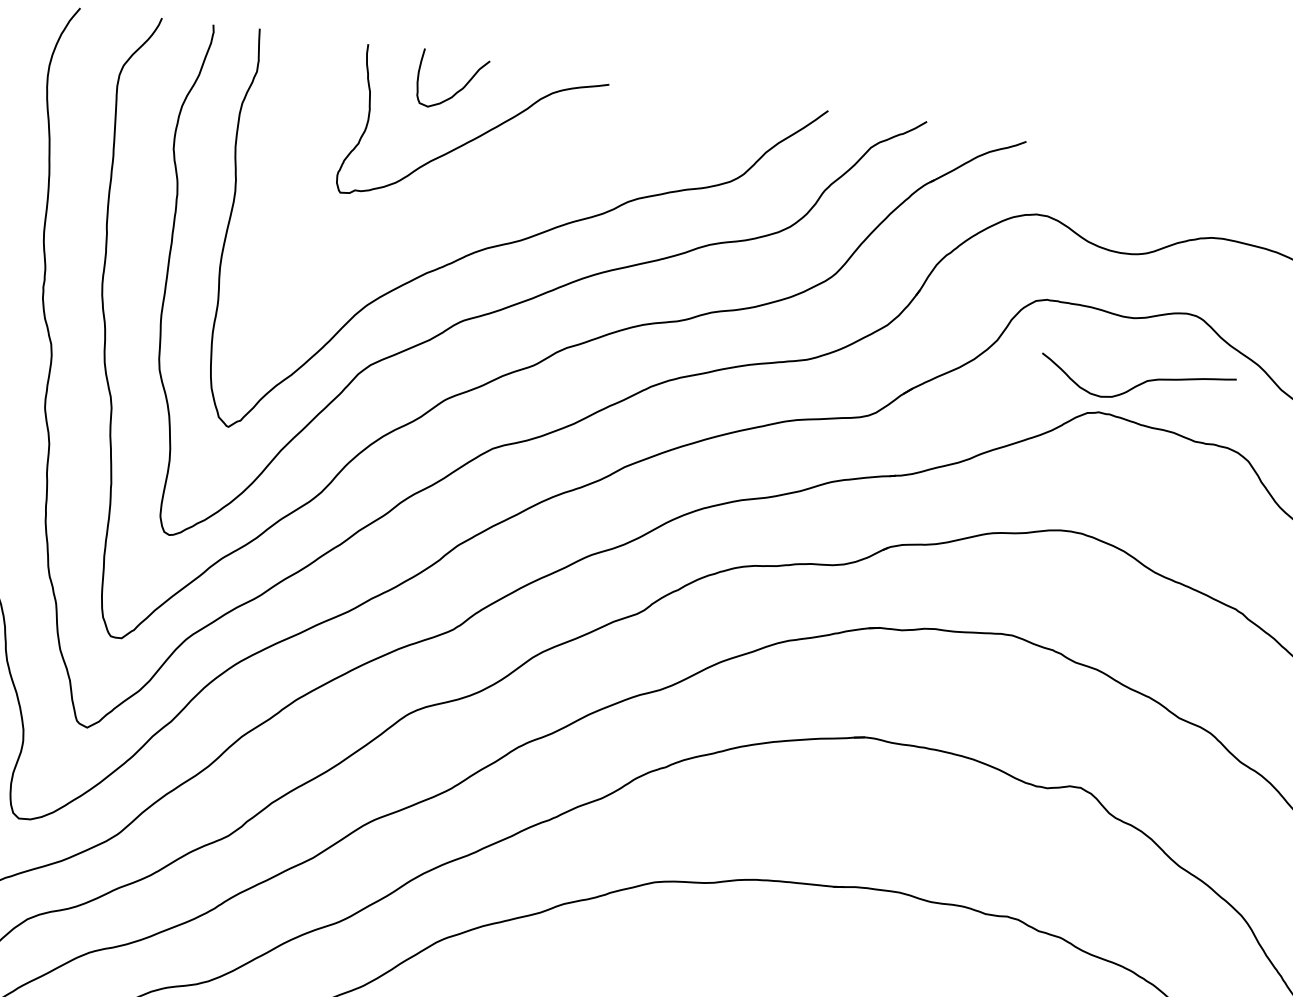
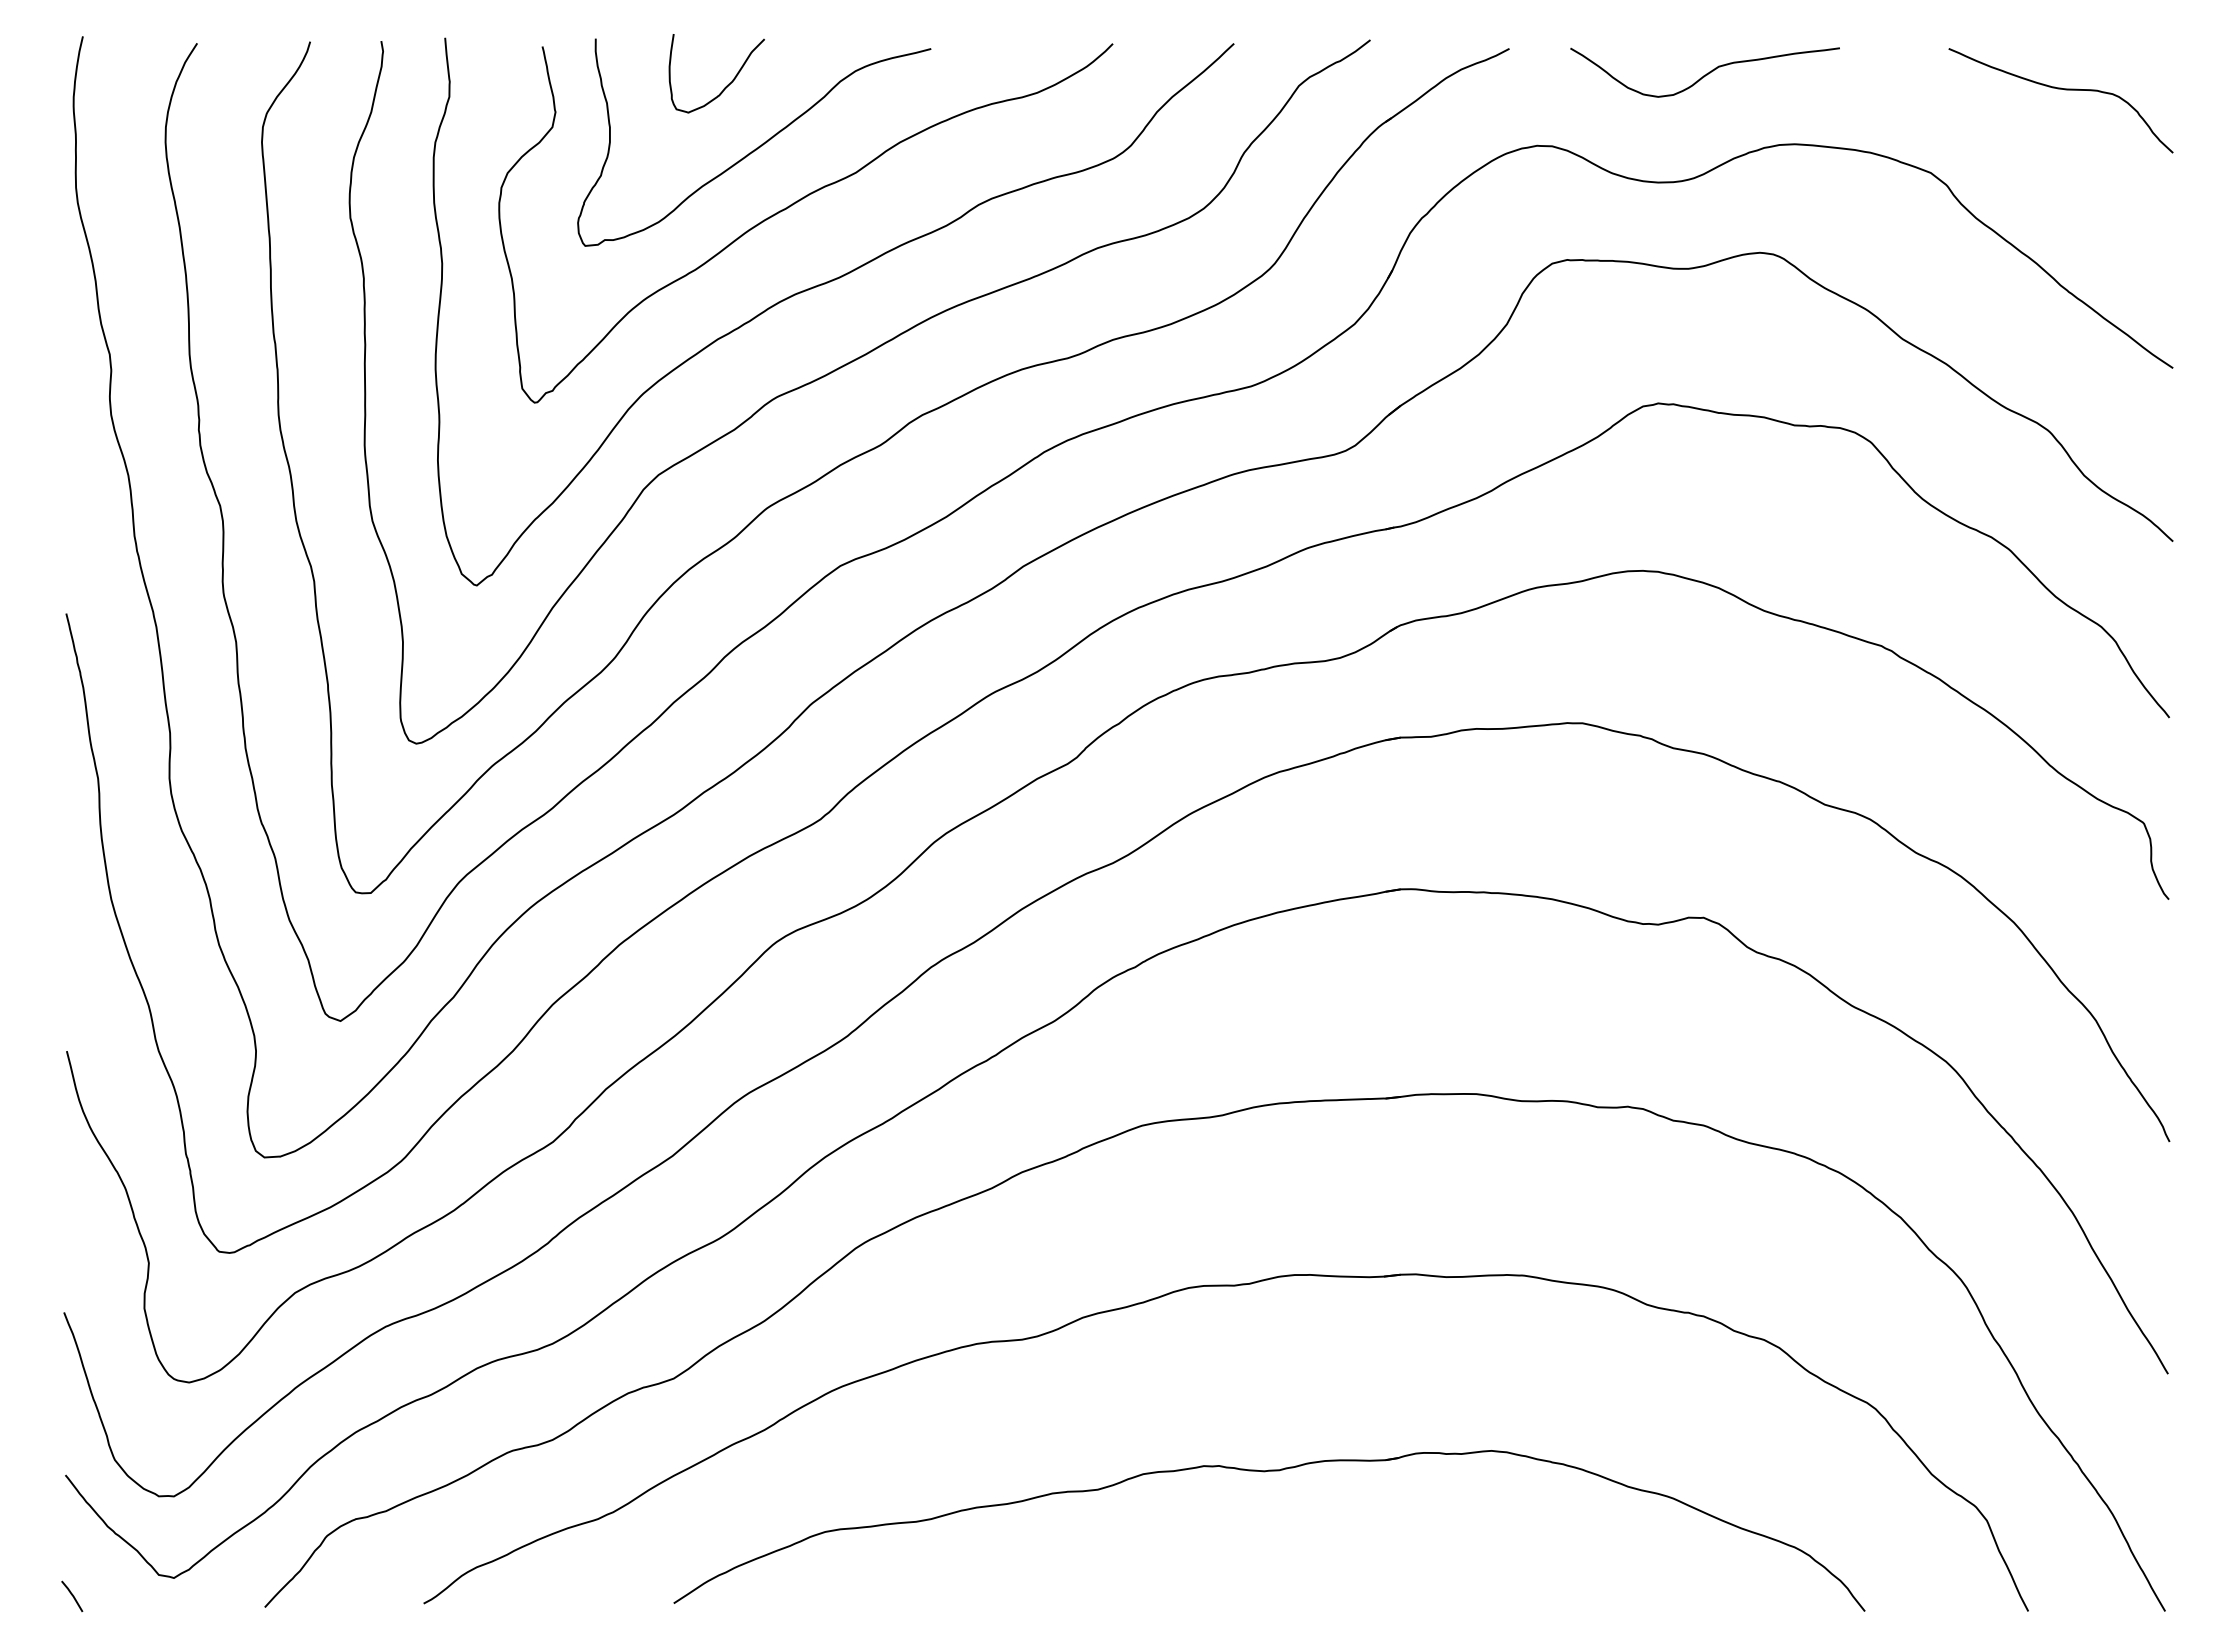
curve: (494, 184) -> (793, 205), added
curve: (1137, 384) -> (1706, 73), moved

